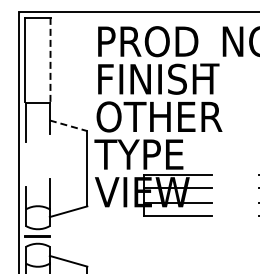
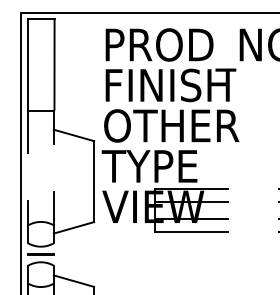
line: (50, 59) -> (54, 64), dashed -> solid
line: (69, 125) -> (74, 135), dashed -> solid

